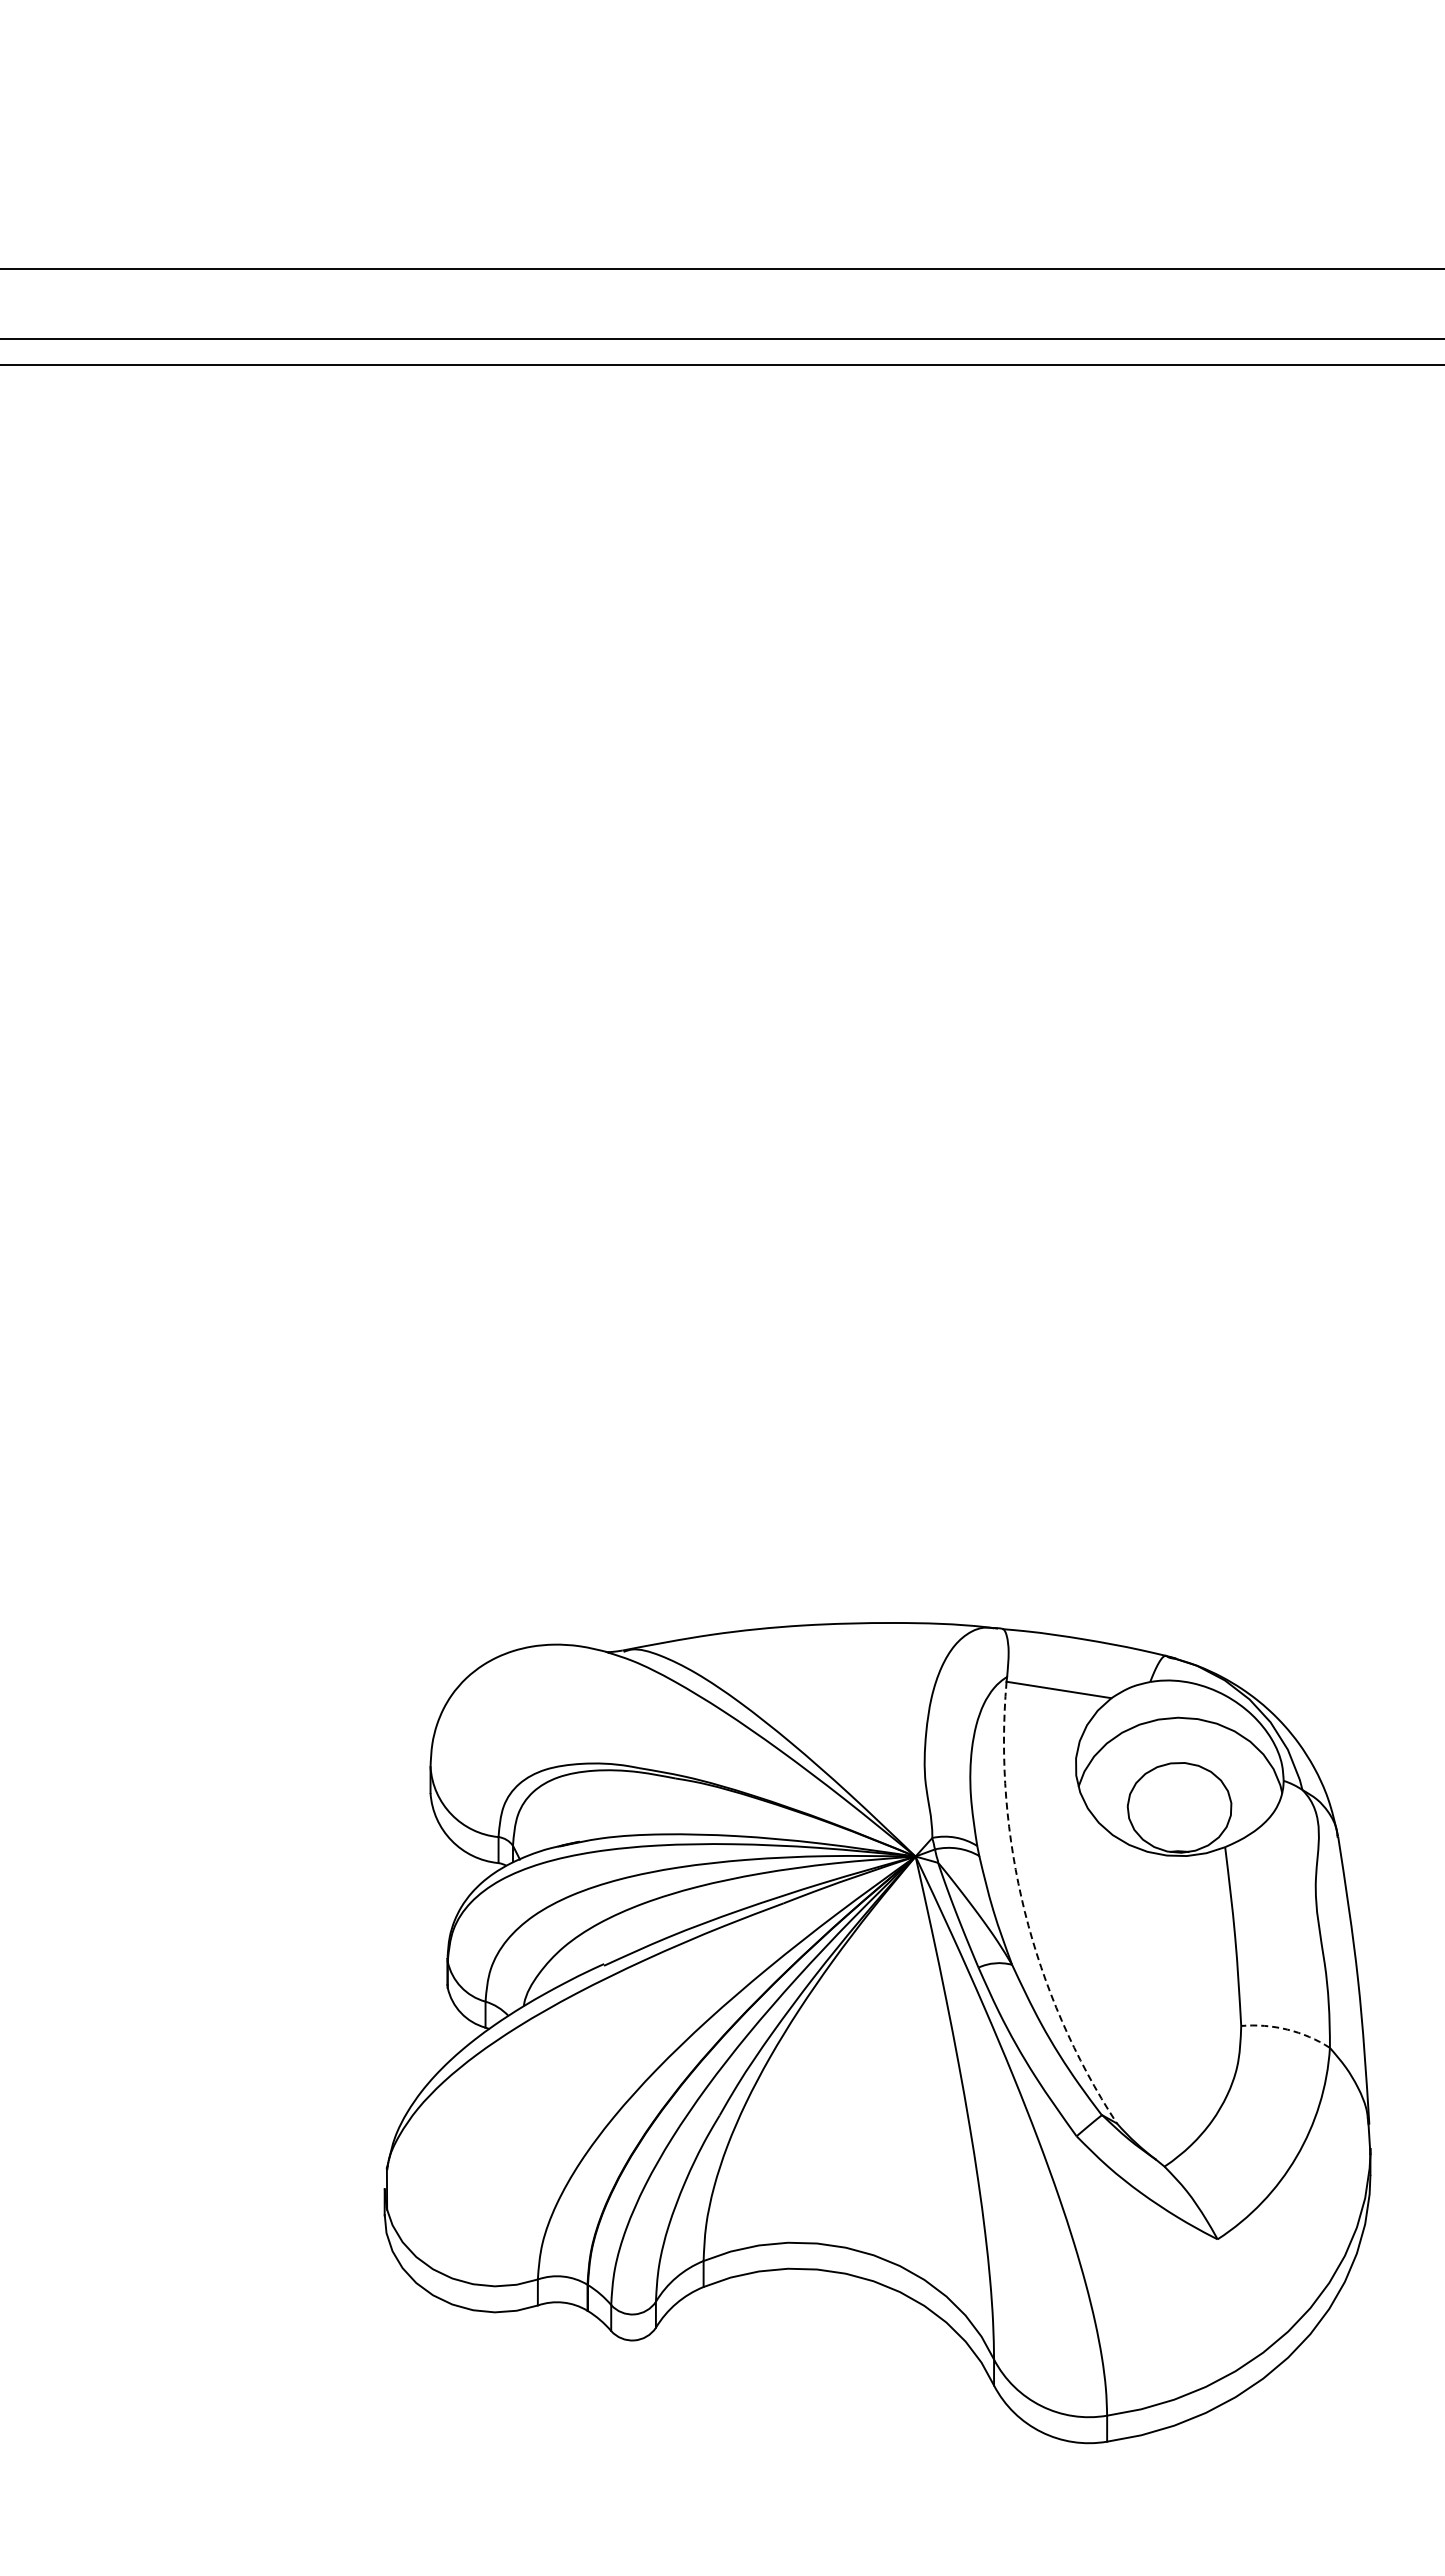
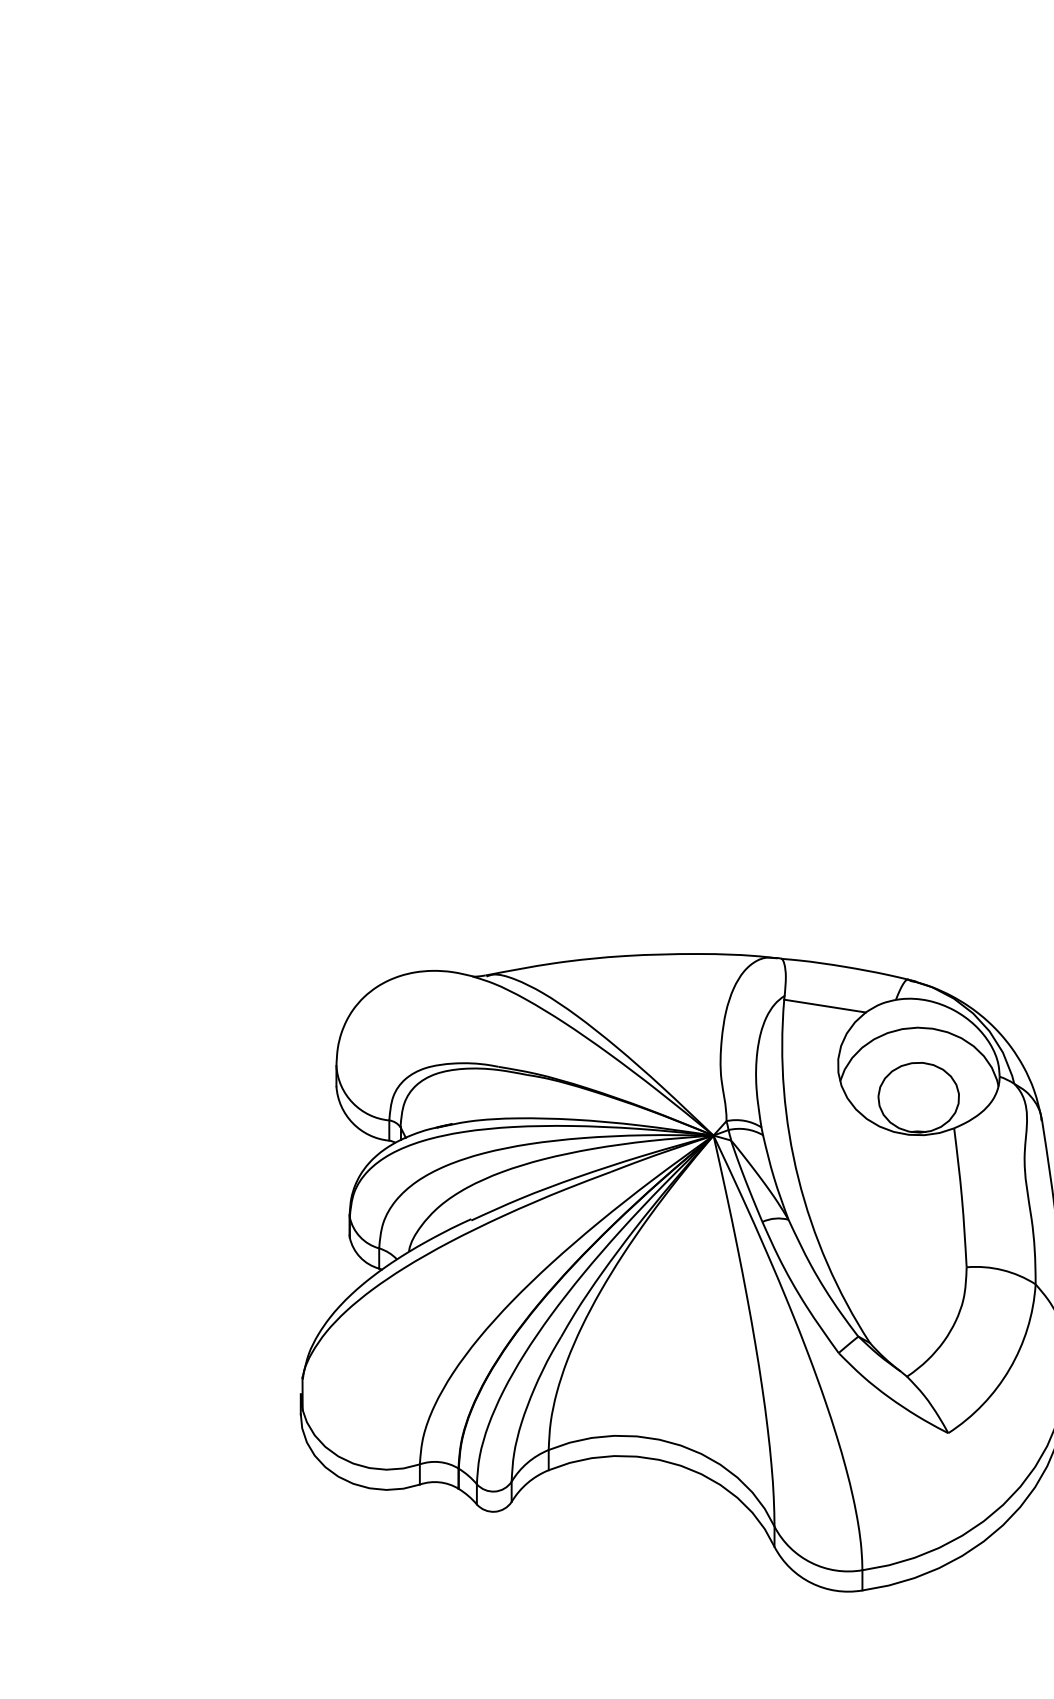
arc: (1024, 1911) -> (798, 1178), dashed -> solid
arc: (1287, 2029) -> (1002, 1270), dashed -> solid

